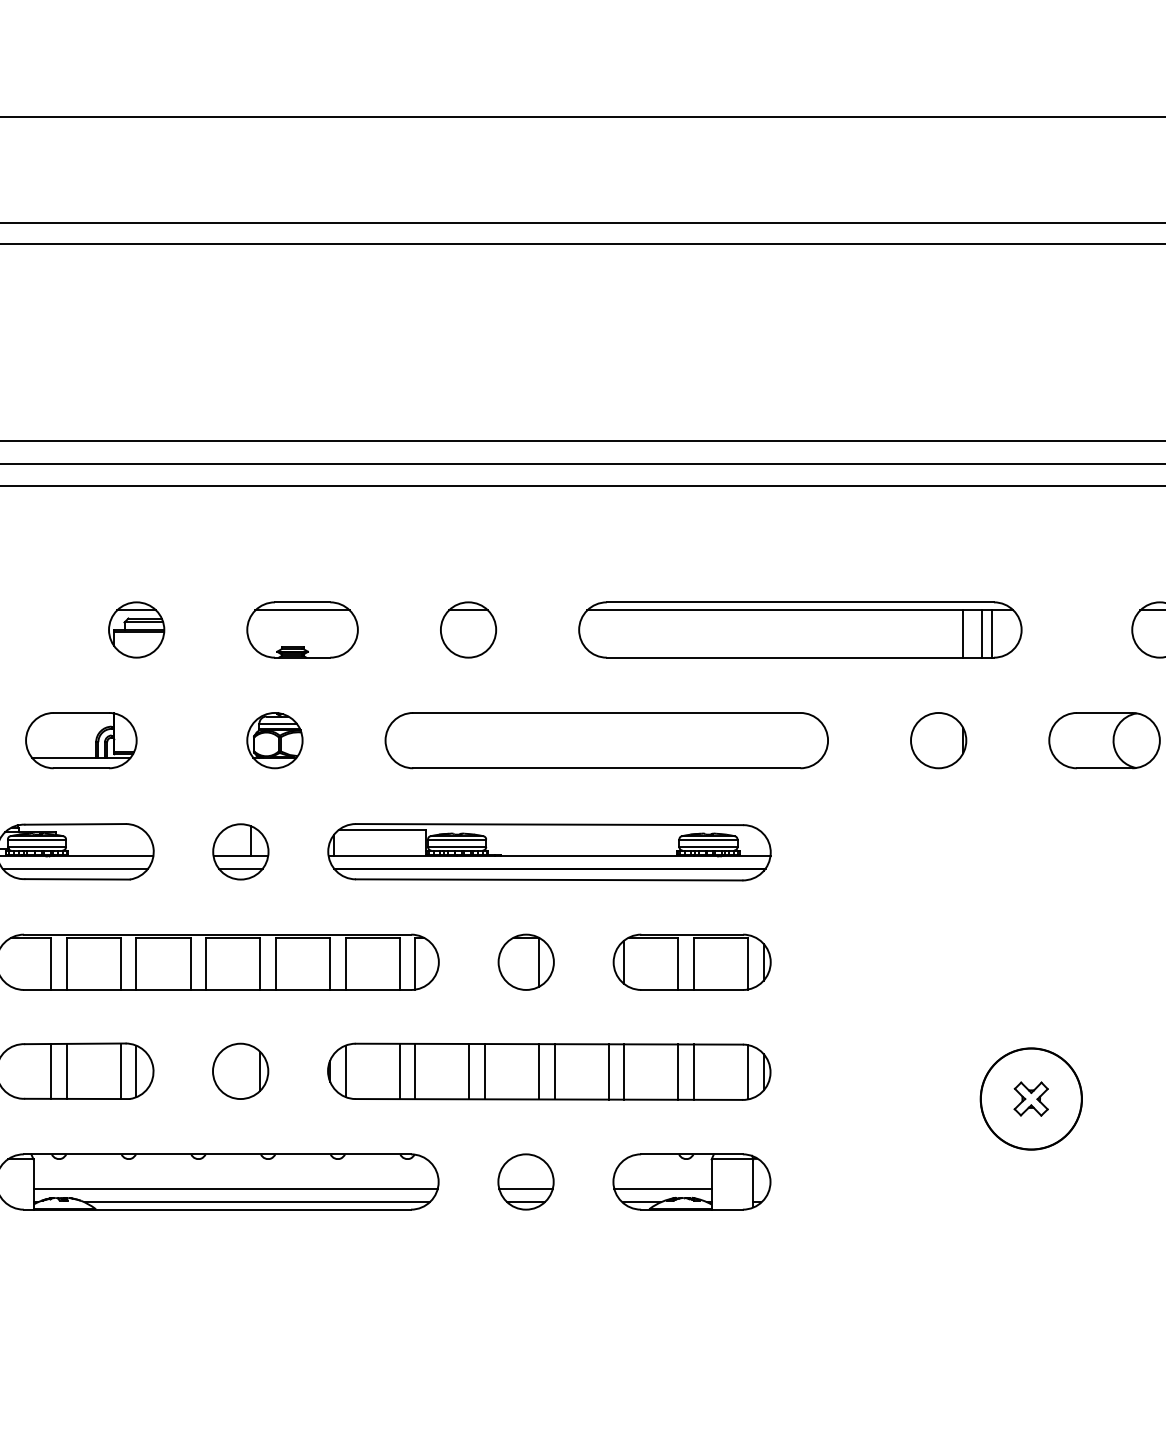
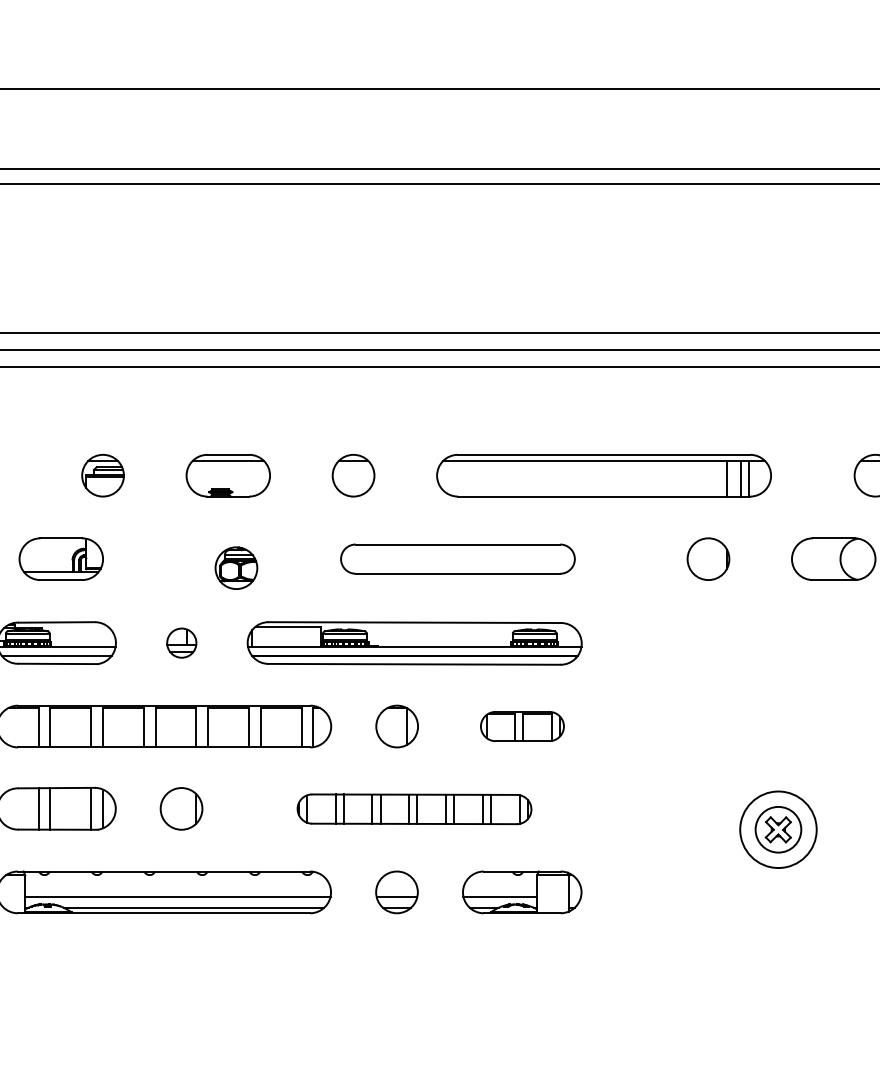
part: (275, 739) -> (236, 567), moved
part: (606, 739) -> (457, 558), size x0.7
part: (240, 850) -> (181, 642), size x0.7
part: (692, 962) -> (522, 726), size x0.7
part: (549, 1072) -> (414, 809), size x0.7
circle: (1031, 1098) -> (778, 829), size x0.6

